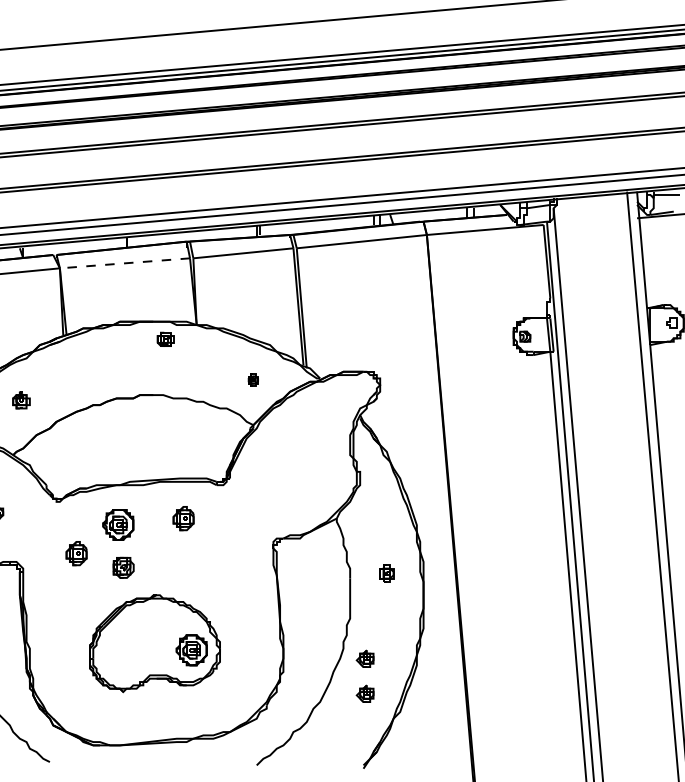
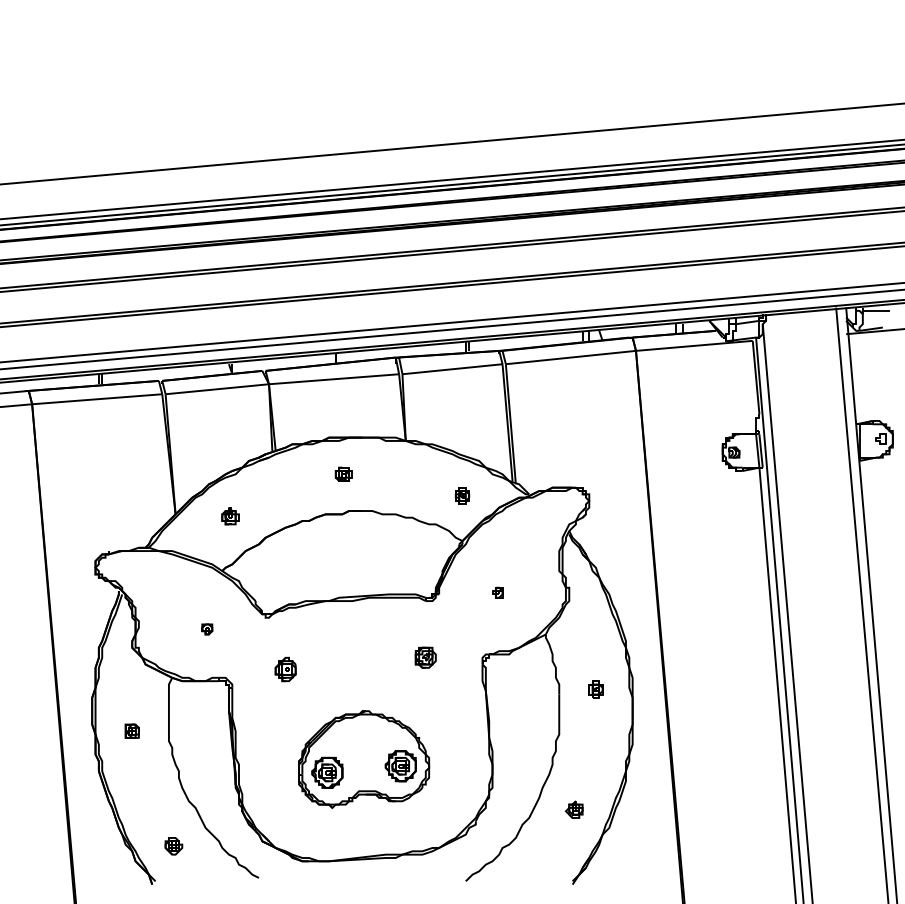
line: (124, 263) -> (333, 379), dashed -> solid
part: (165, 338) -> (343, 473), moved
part: (253, 379) -> (462, 495), size x1.43
part: (288, 476) -> (497, 592), added
part: (183, 518) -> (392, 634), removed
part: (118, 524) -> (327, 772), moved
part: (123, 567) -> (425, 657), moved
part: (364, 658) -> (573, 774), removed

